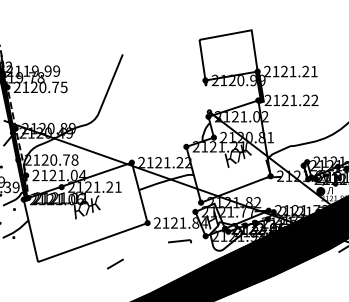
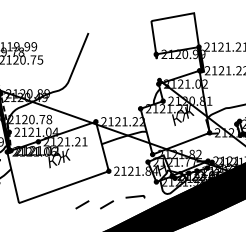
curve: (179, 241) -> (134, 196), moved
line: (144, 263) -> (106, 204), added

